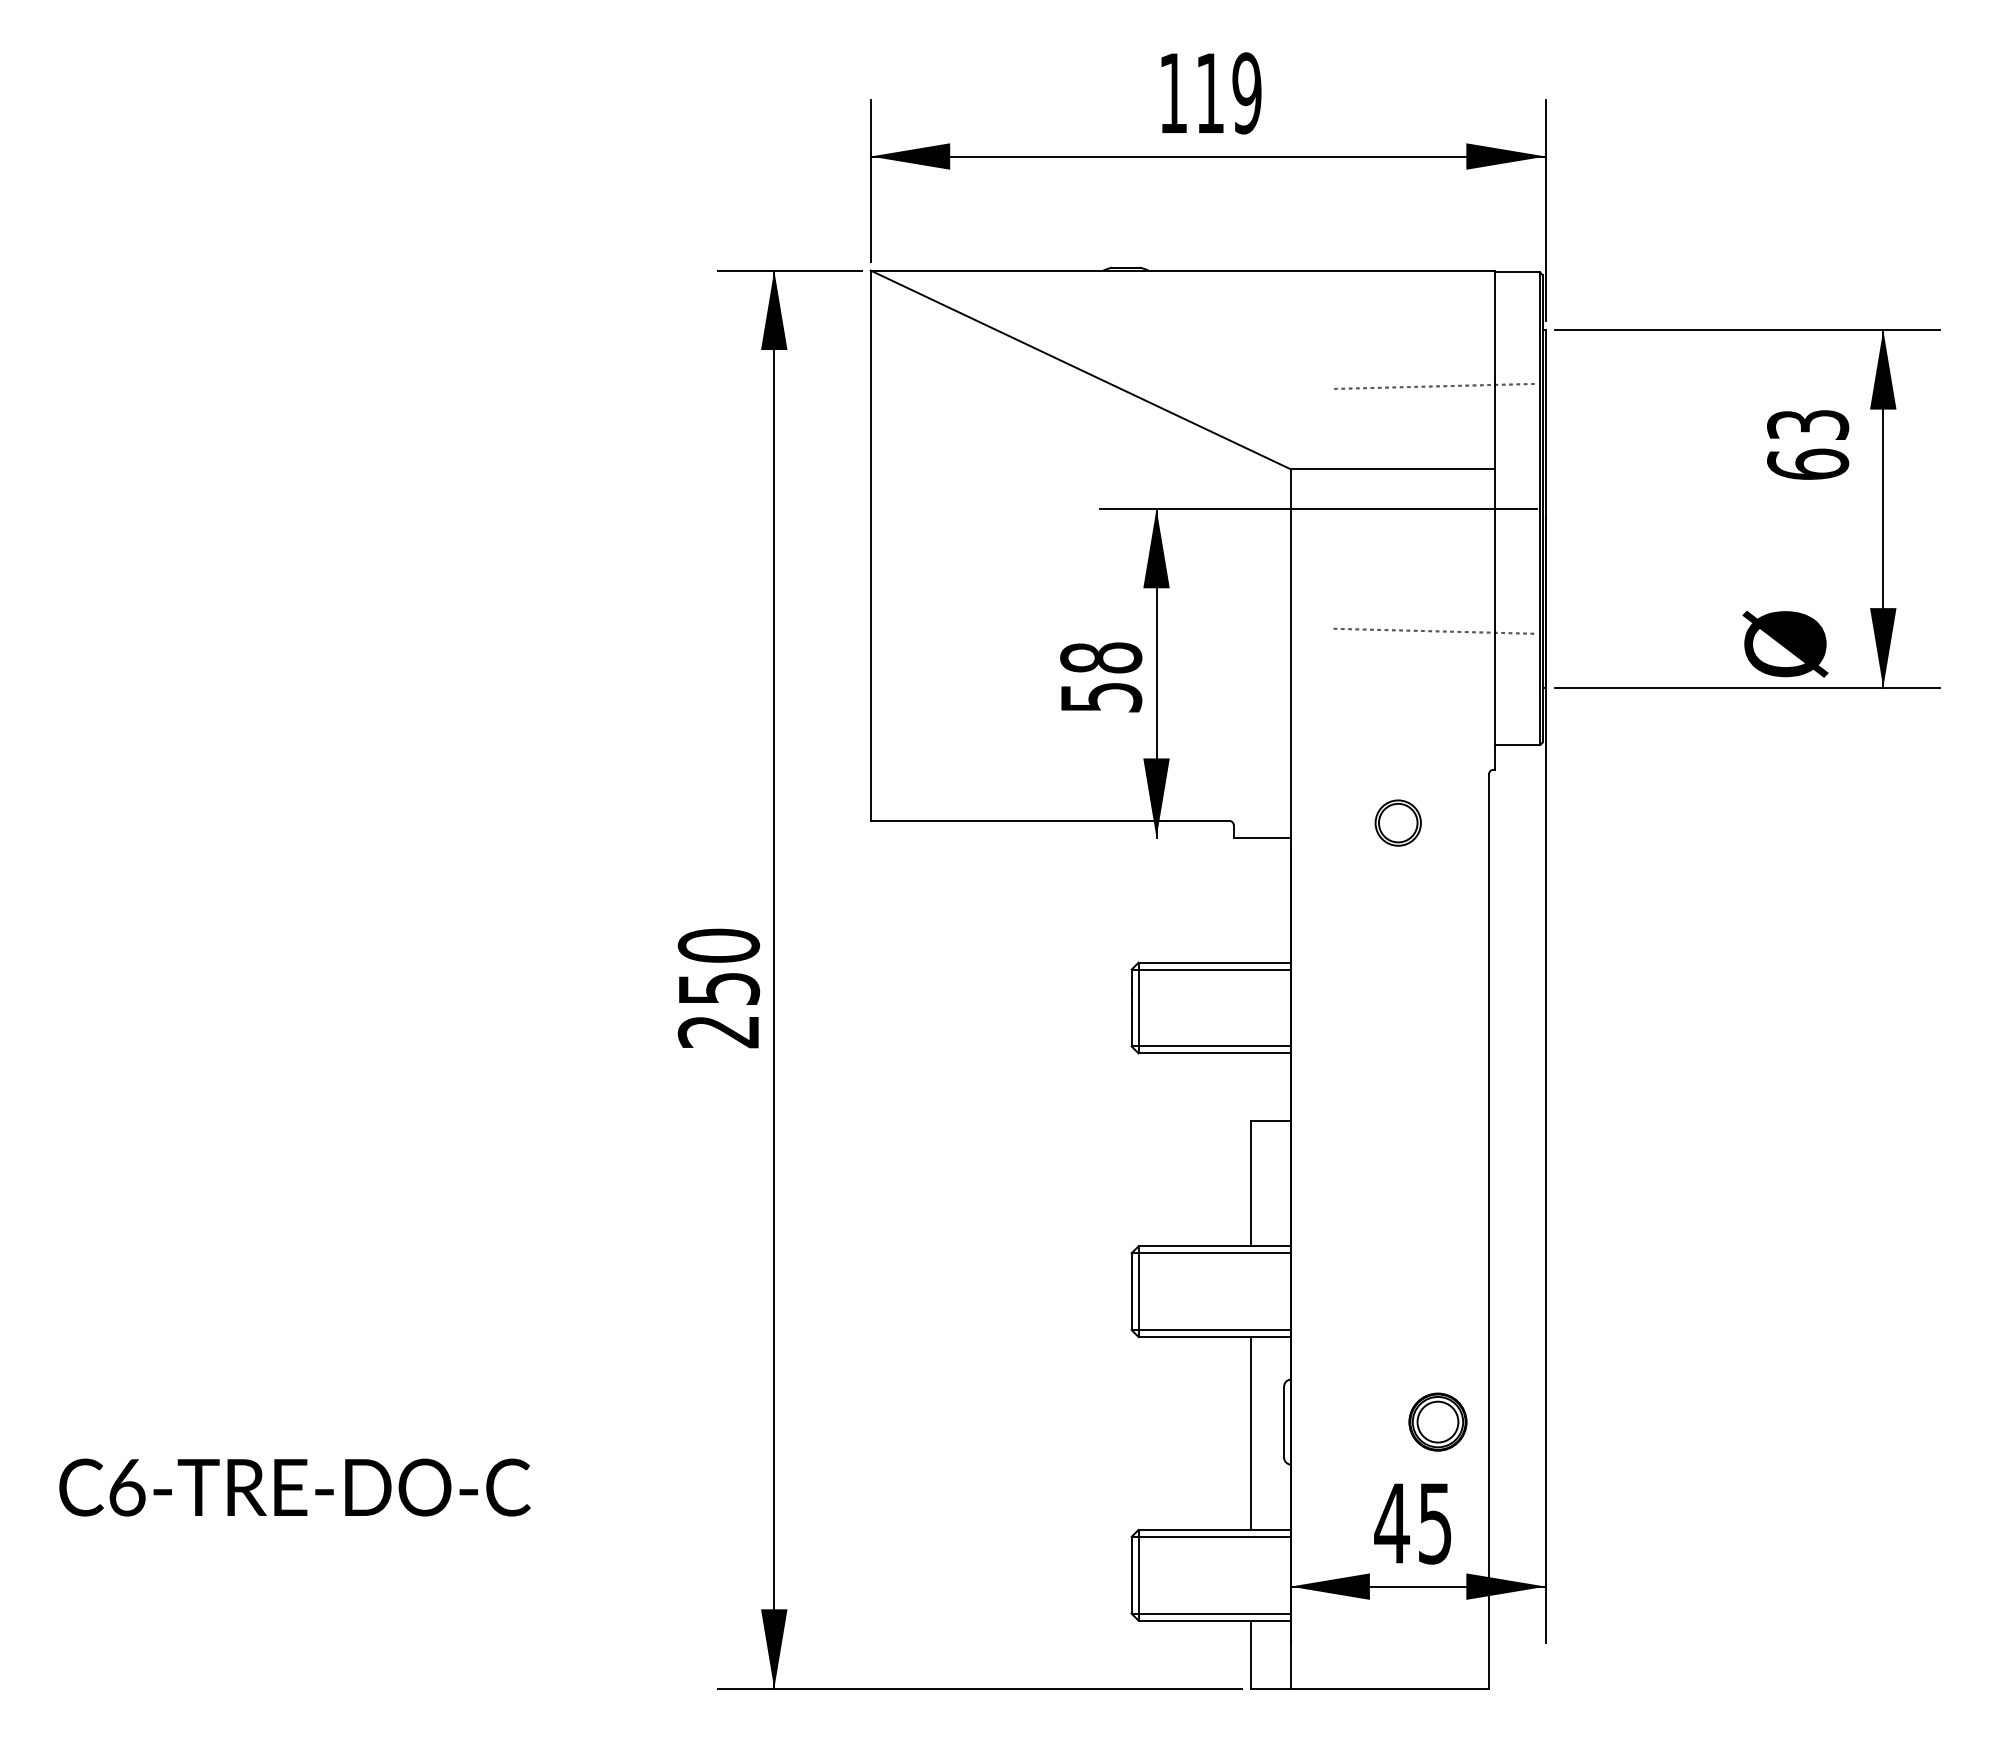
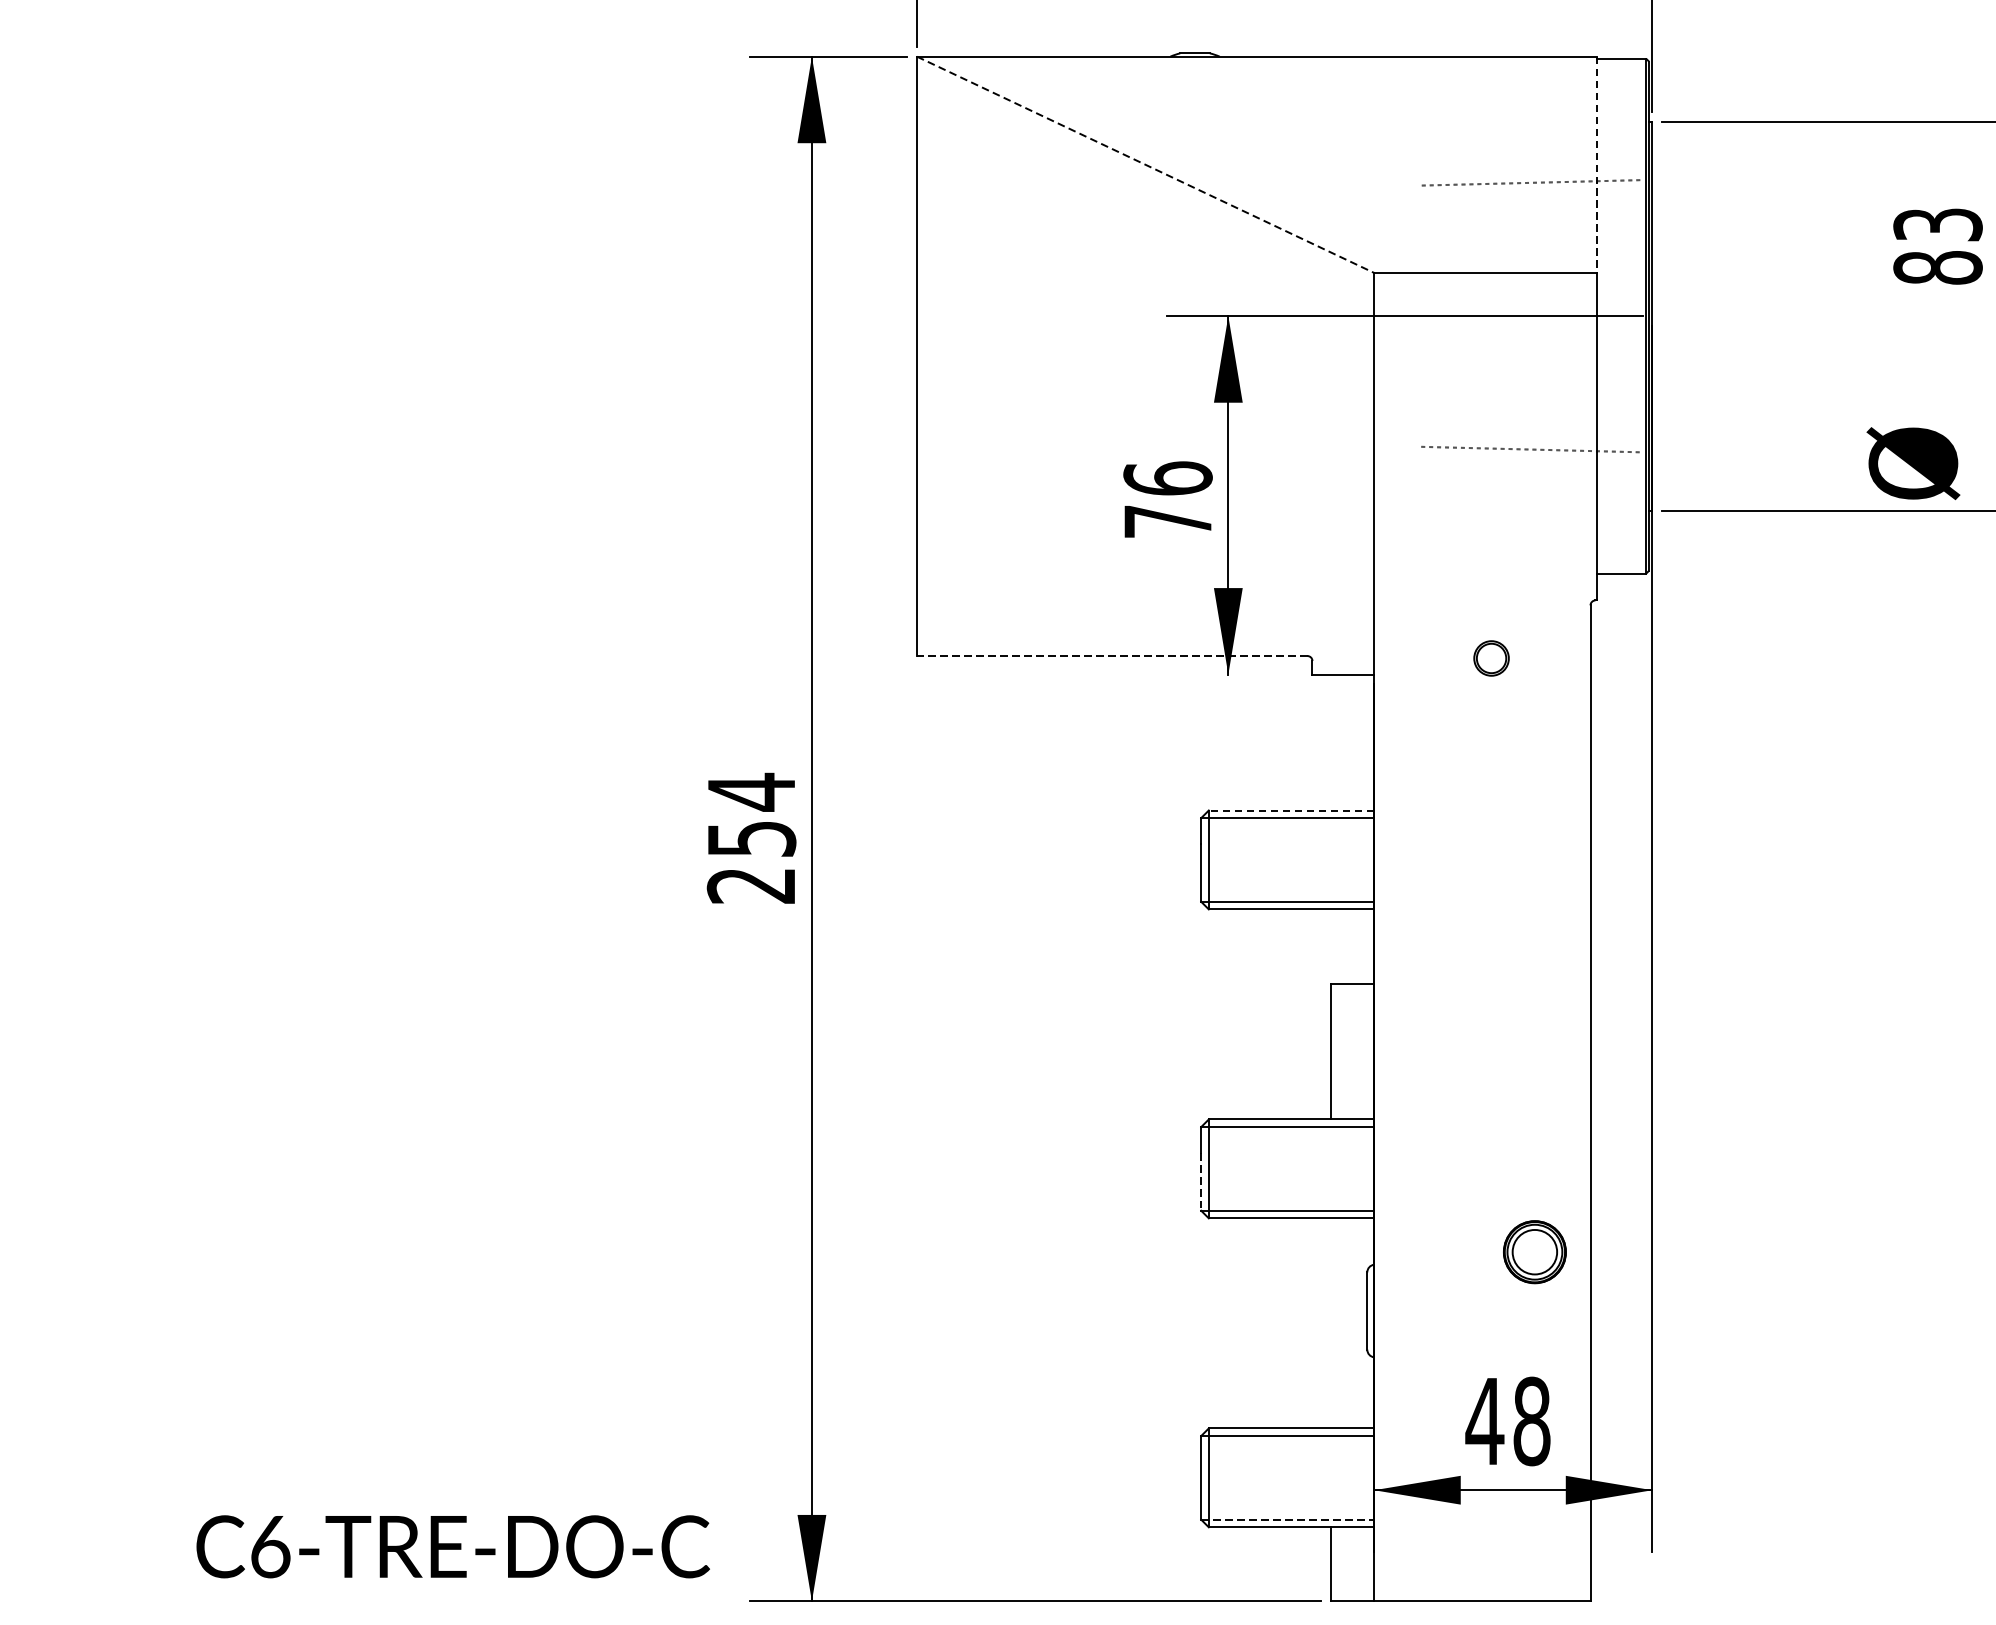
line: (1081, 370) -> (1146, 165), solid -> dashed
line: (1494, 370) -> (1596, 165), solid -> dashed
text: (1808, 463) -> (1938, 266), 63 -> 83
text: (1101, 677) -> (1168, 499), 58 -> 76
line: (1049, 820) -> (1111, 655), solid -> dashed
part: (1397, 822) -> (1490, 657), size x0.7
text: (718, 945) -> (751, 791), 250 -> 254
line: (1214, 962) -> (1291, 810), solid -> dashed
line: (1131, 1303) -> (1201, 1181), solid -> dashed
part: (1437, 1421) -> (1534, 1251), moved
line: (1250, 1433) -> (1330, 1323), removed
text: (294, 1487) -> (452, 1546), moved
text: (1435, 1523) -> (1532, 1421), 45 -> 48
line: (1211, 1613) -> (1288, 1519), solid -> dashed

